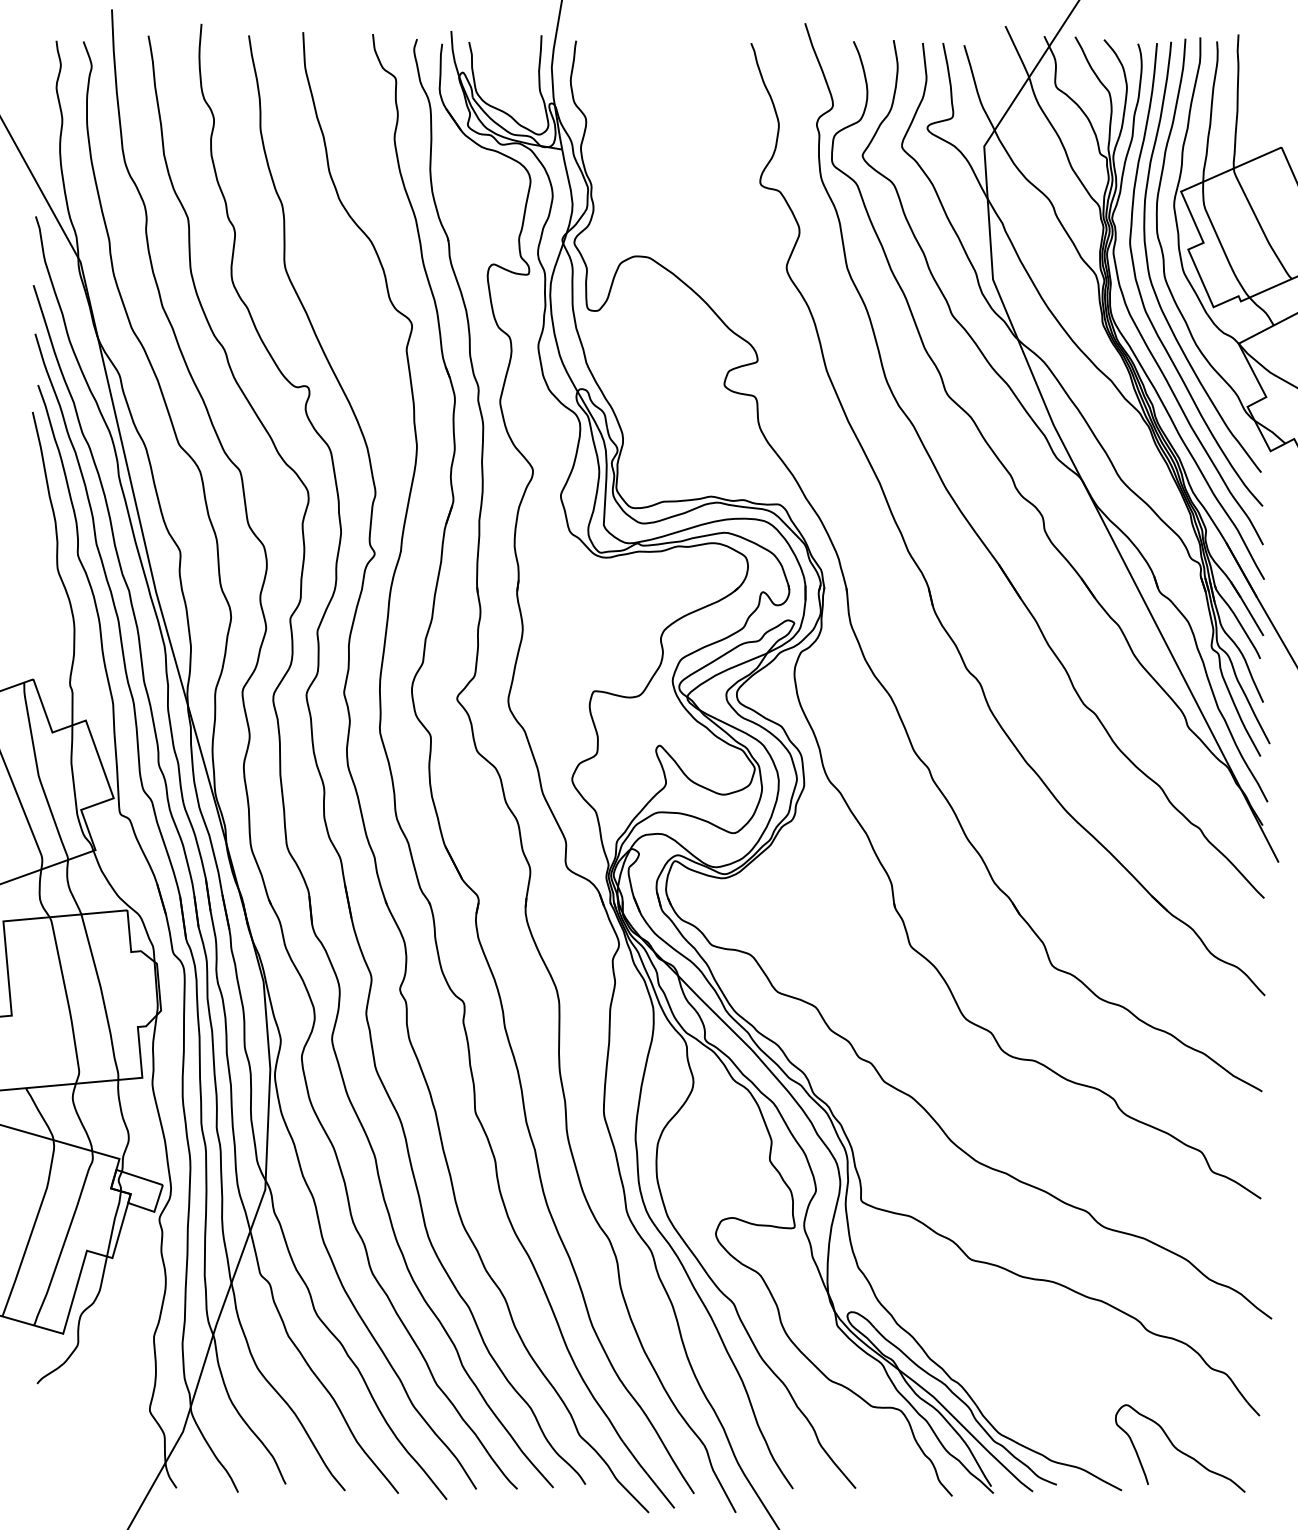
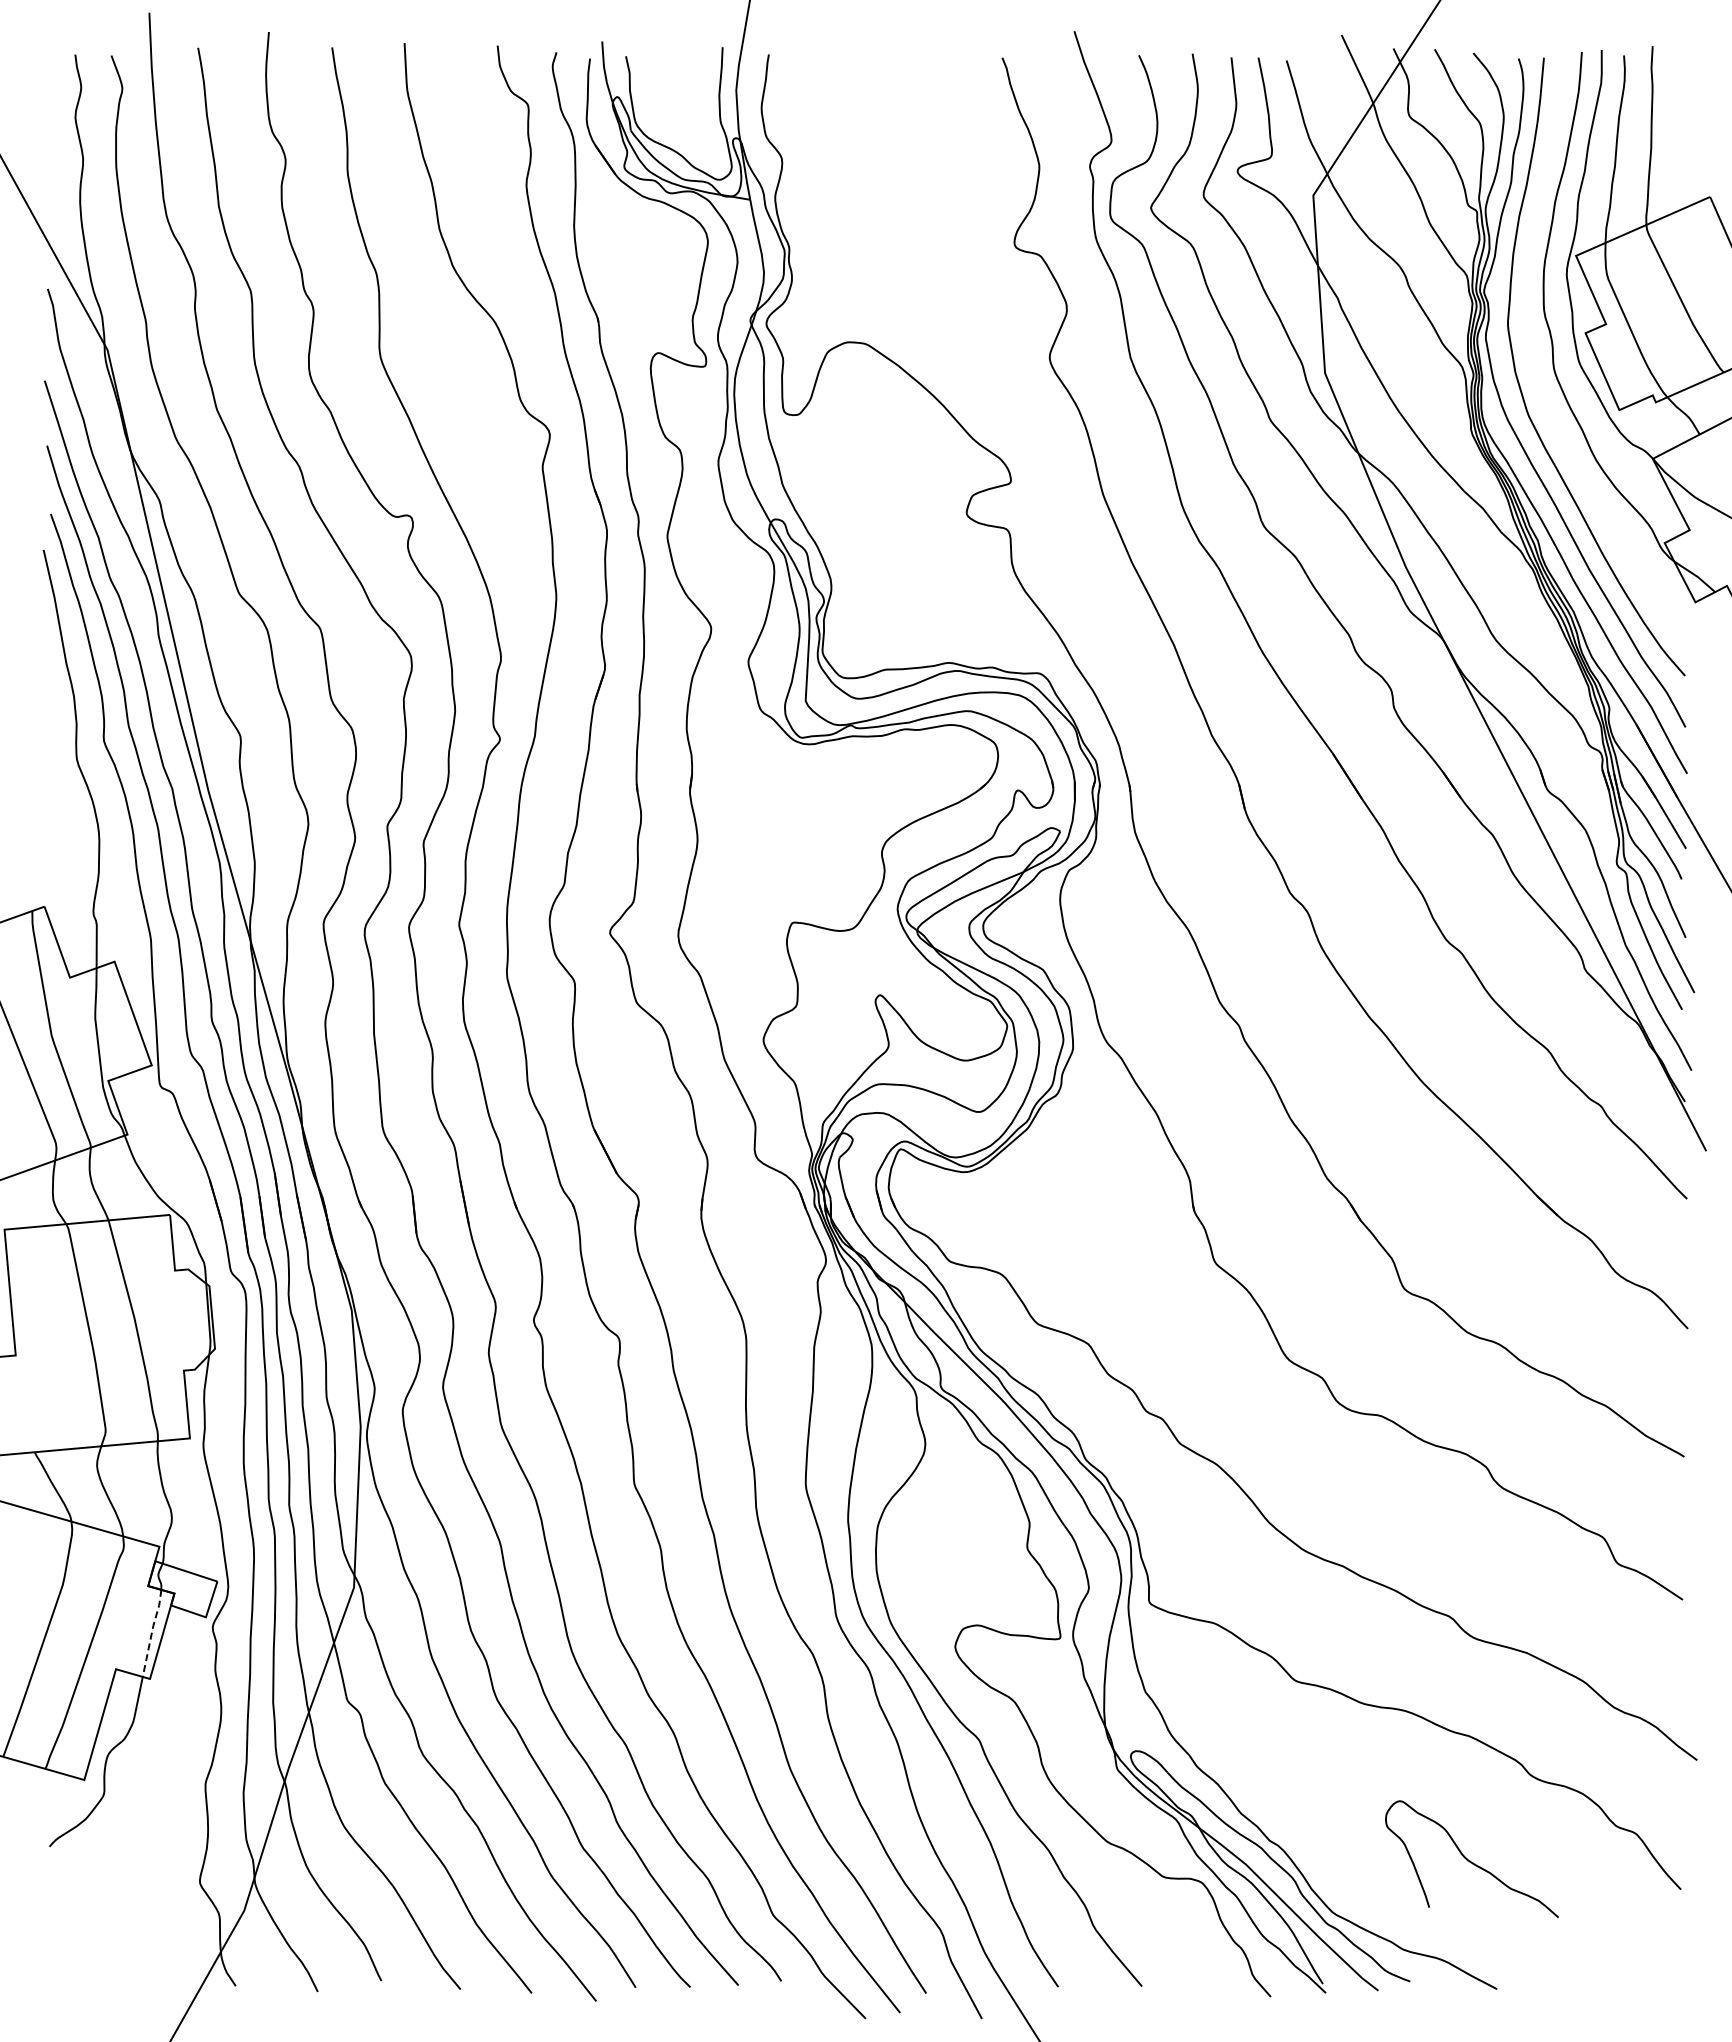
curve: (1148, 264) -> (1532, 352), removed
line: (113, 1223) -> (151, 1632), solid -> dashed
curve: (1179, 1449) -> (1470, 1860), moved

